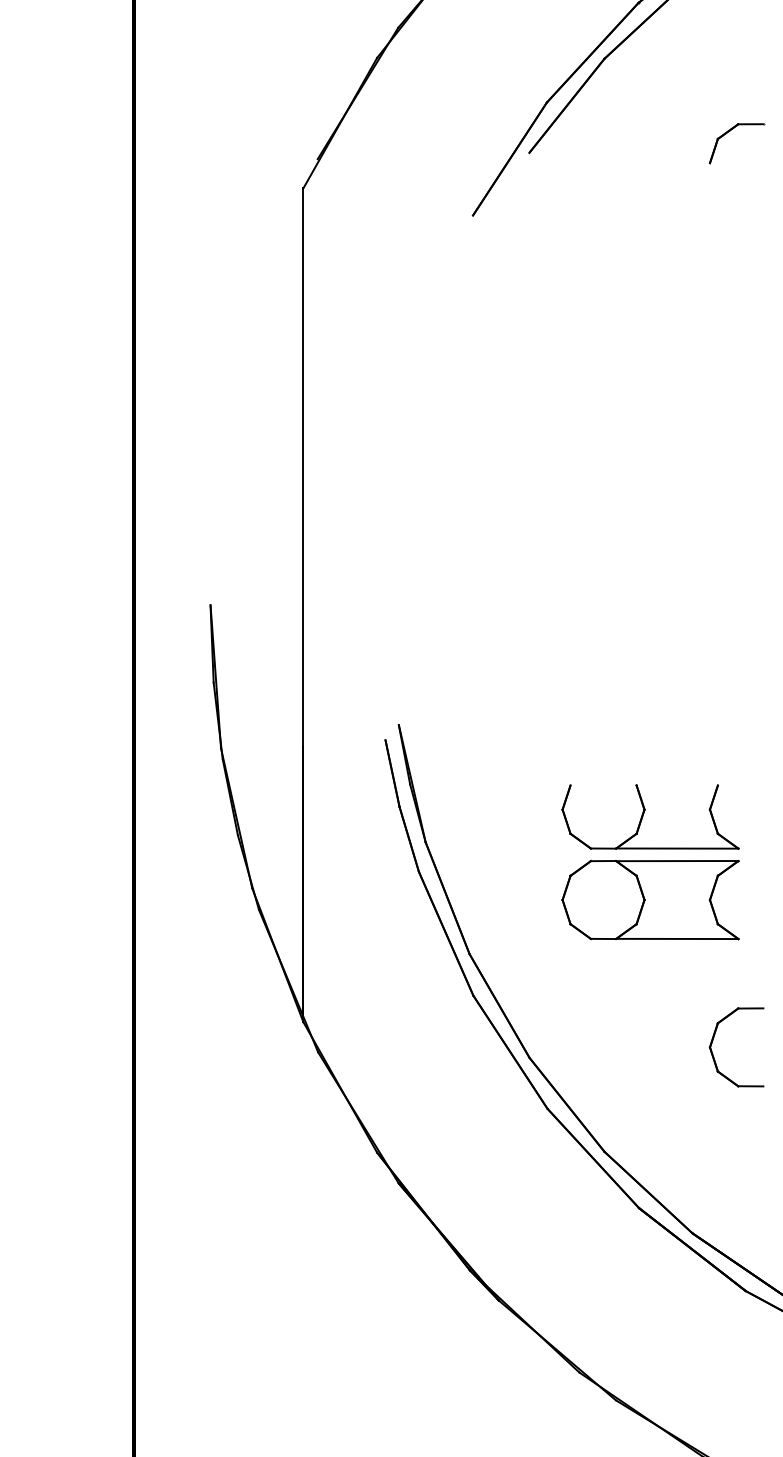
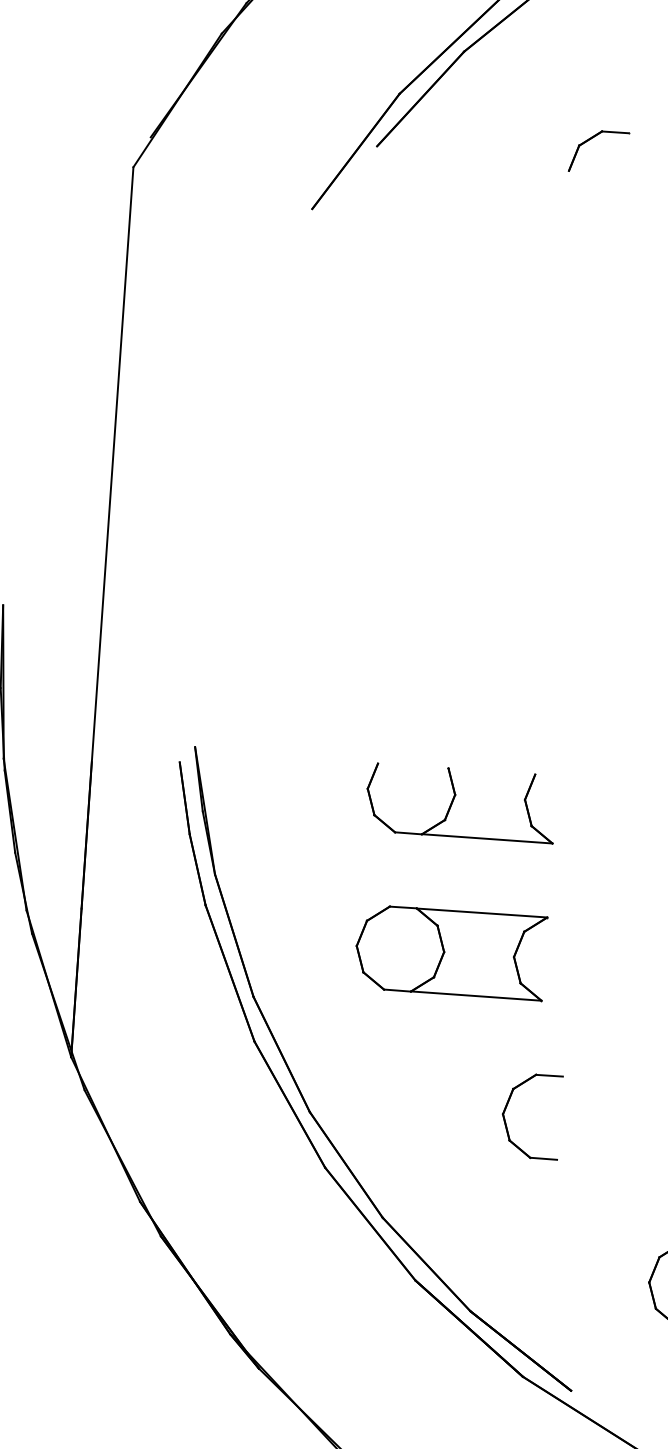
part: (644, 813) -> (454, 798), moved

